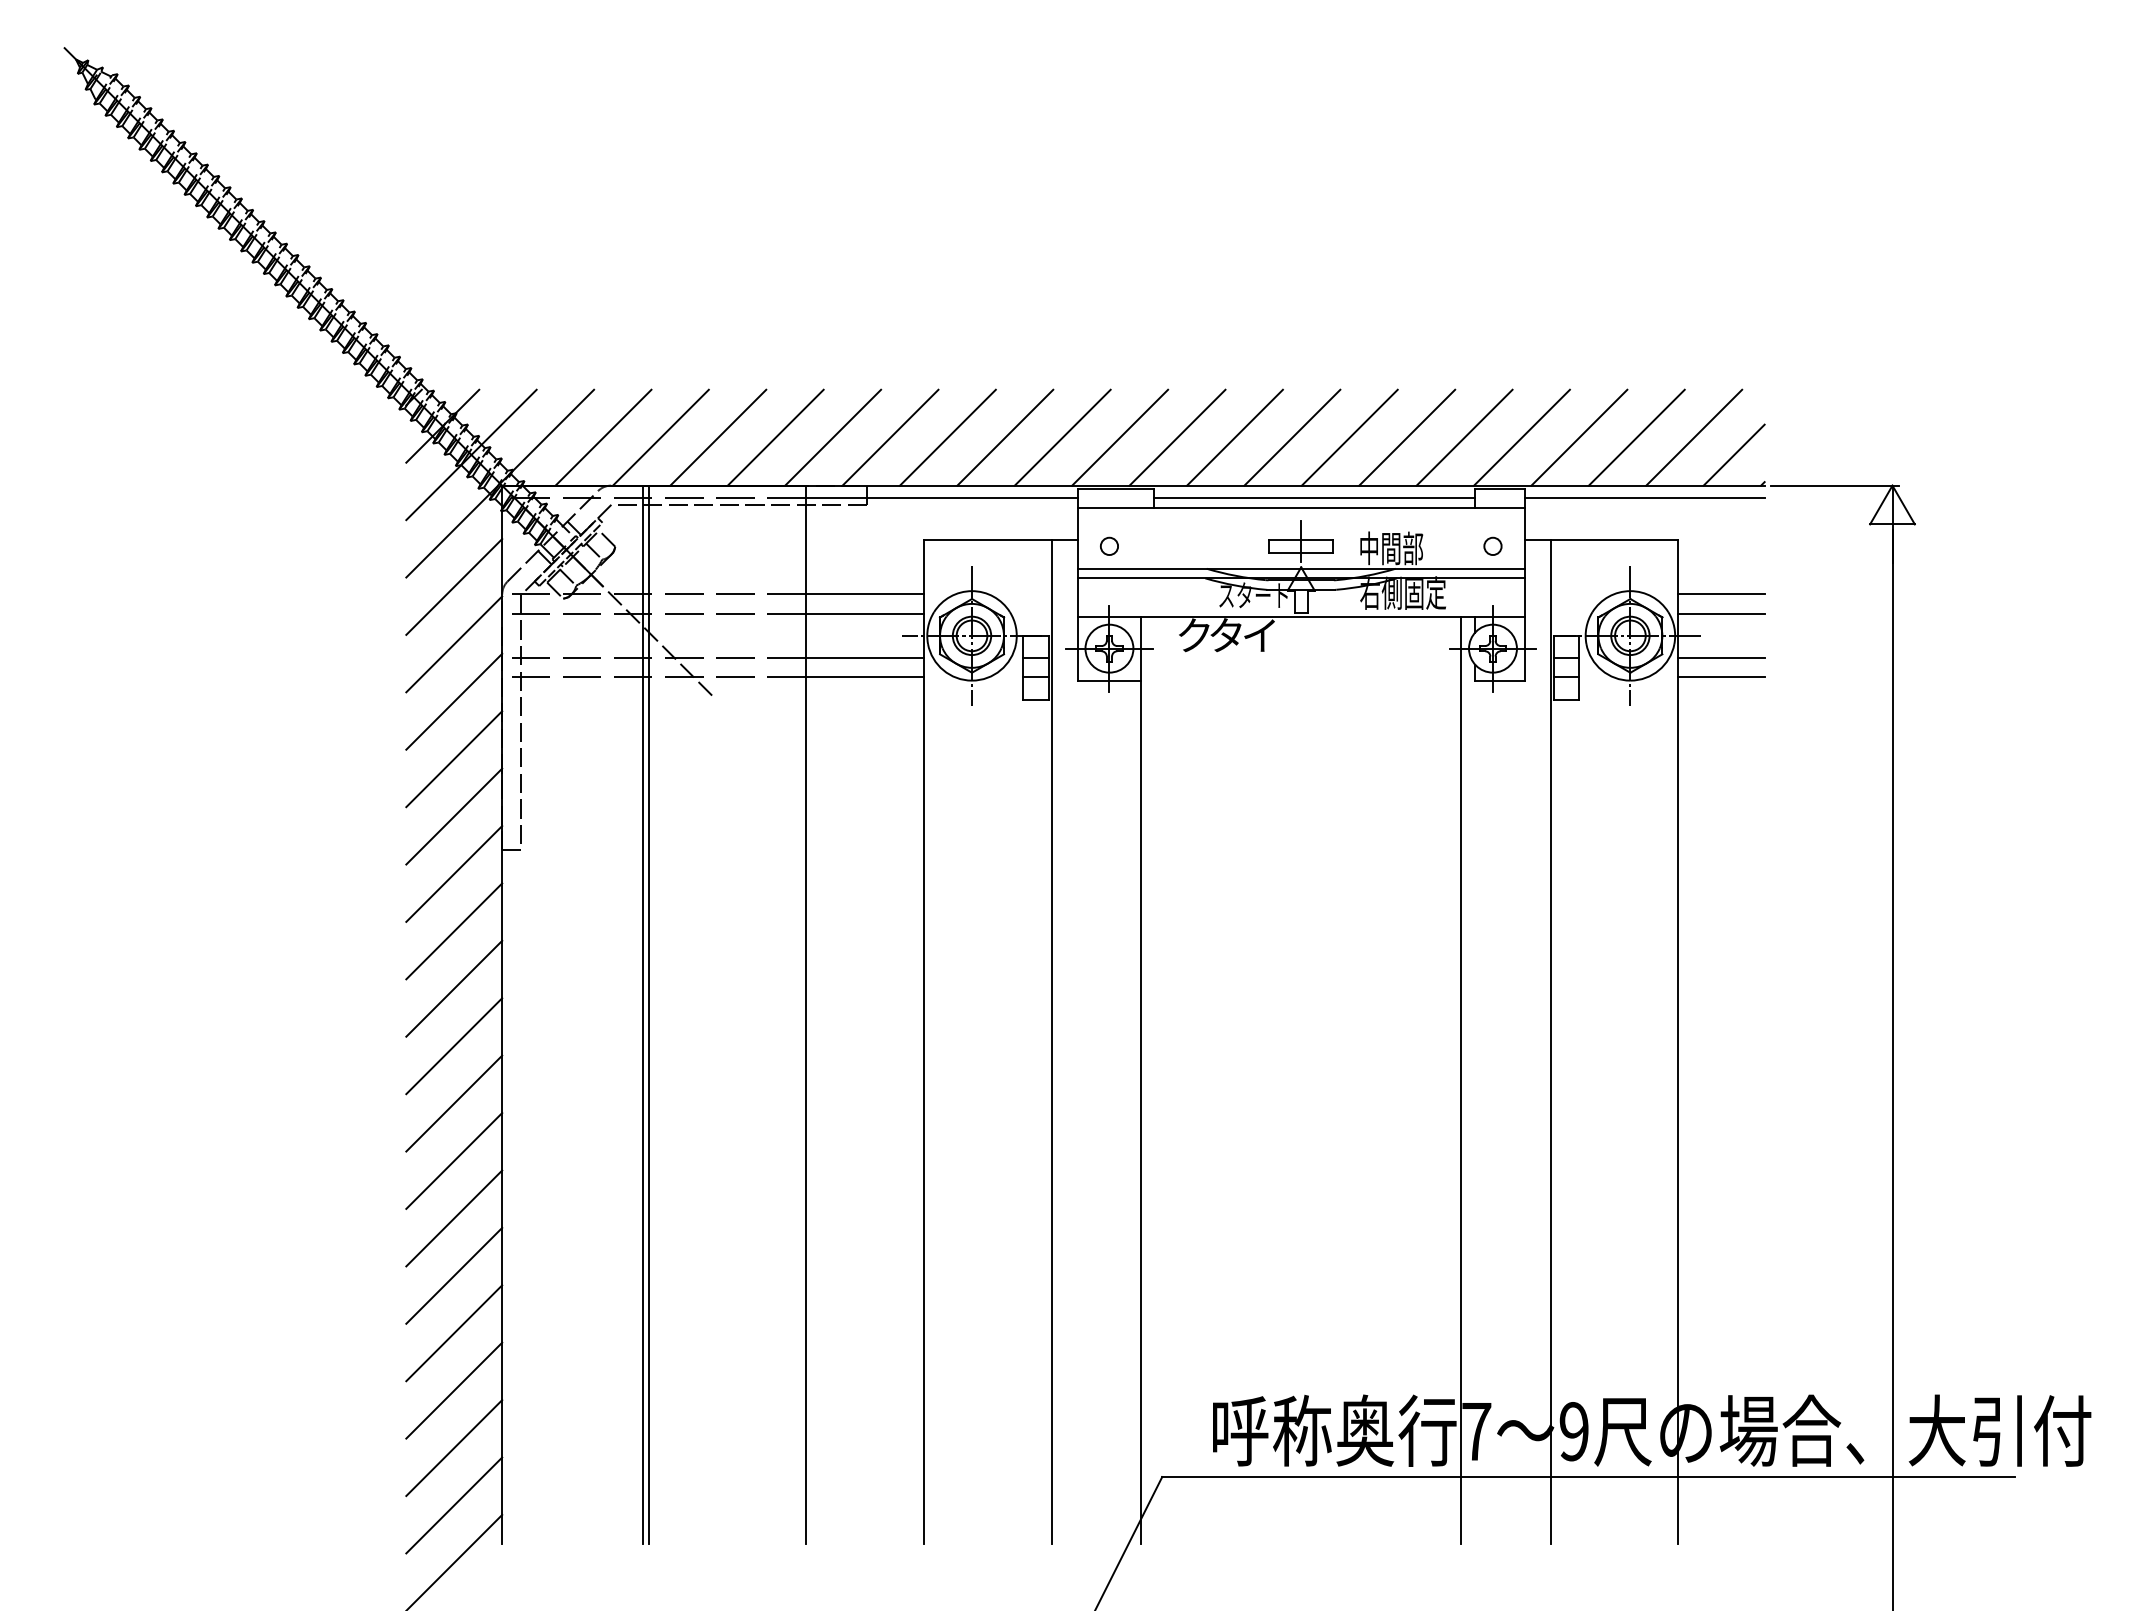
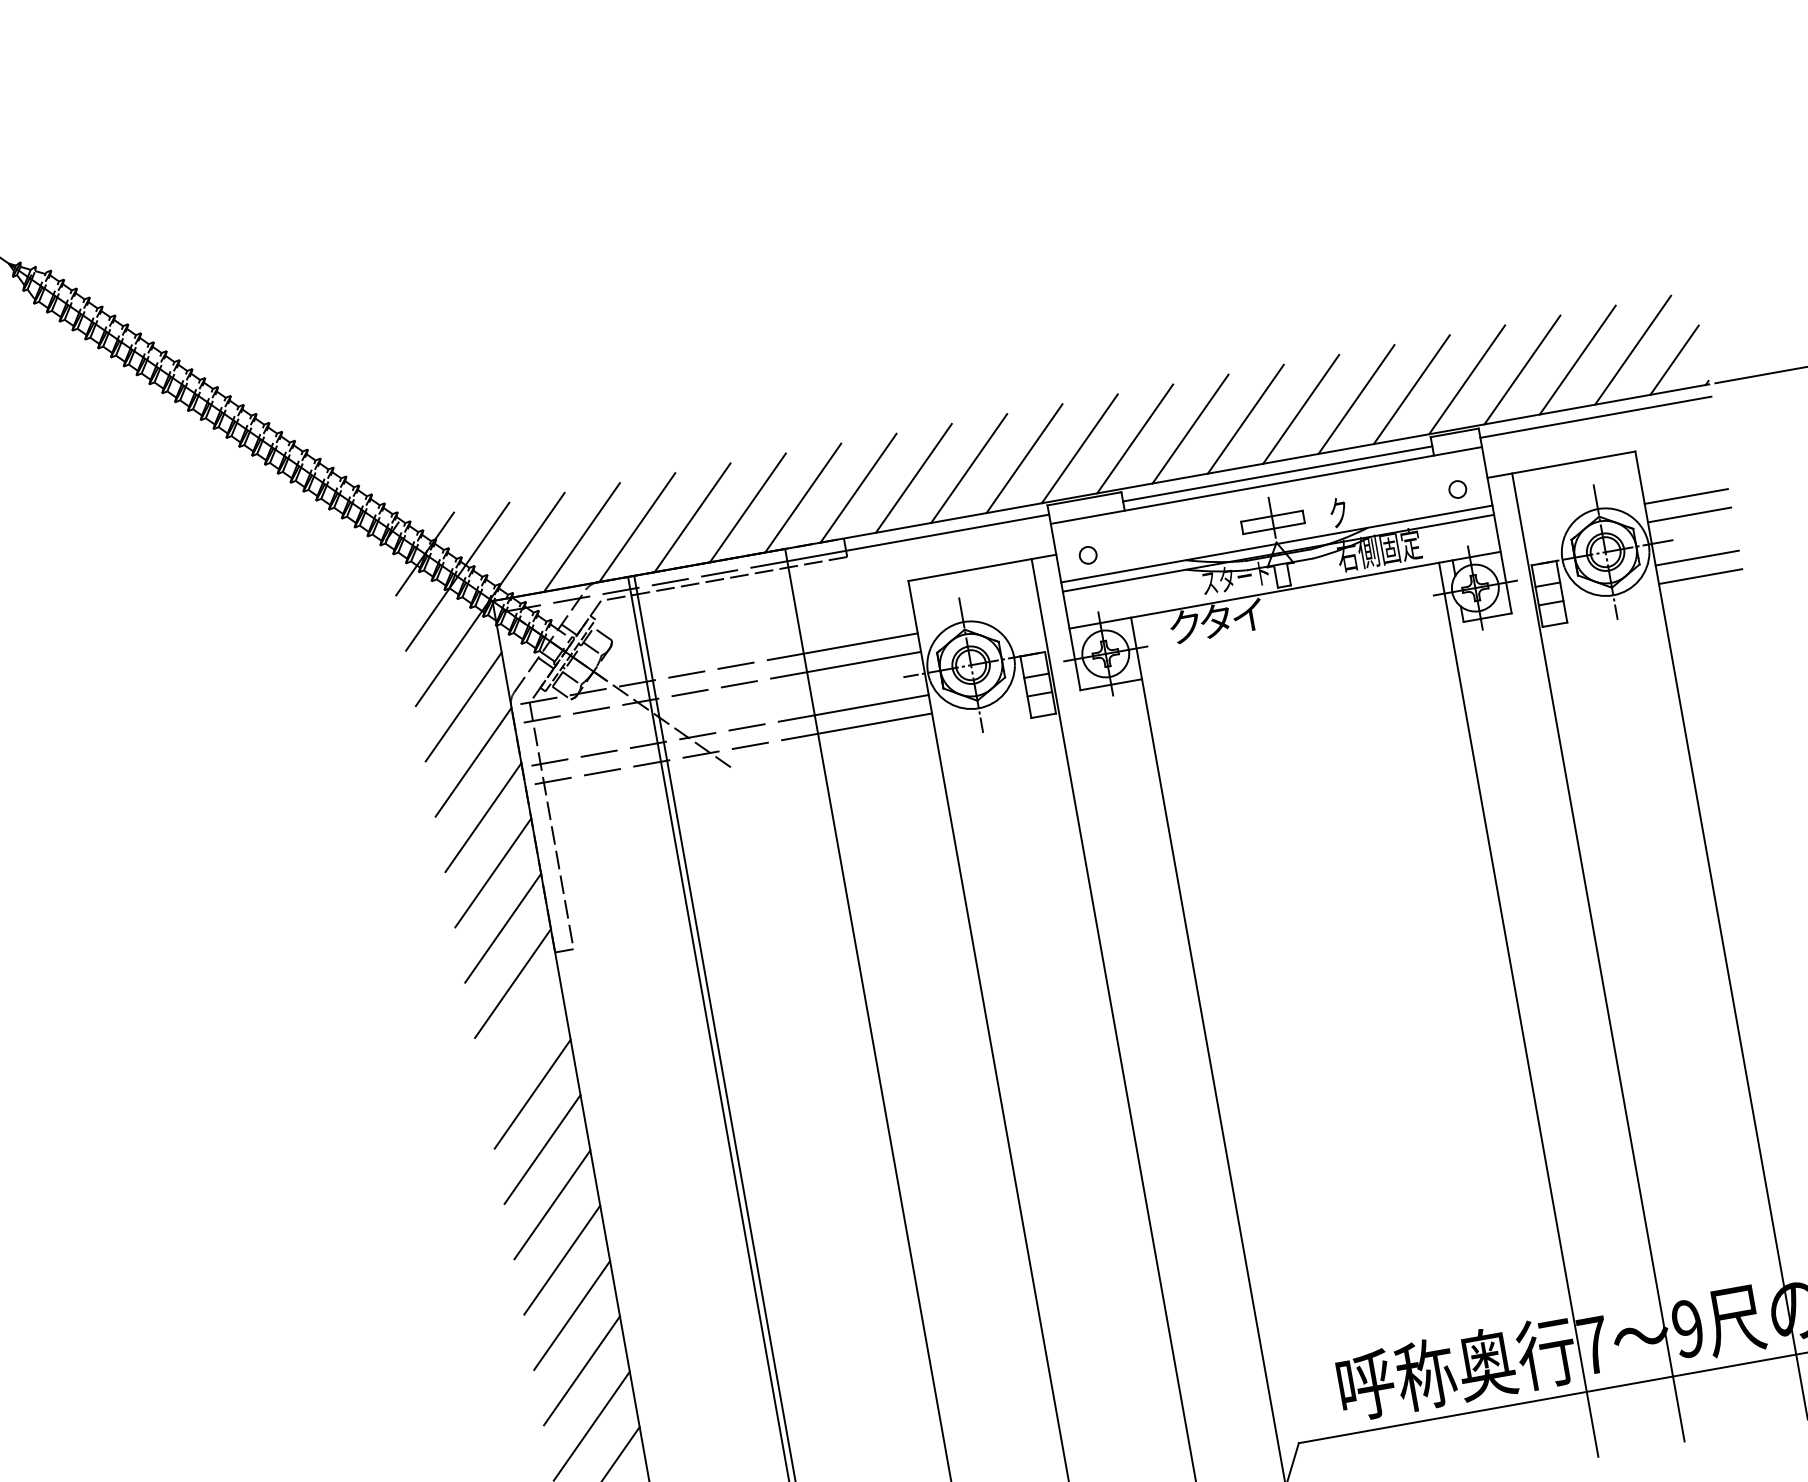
text: (1391, 548) -> (1360, 508), 中間部 -> ク
line: (454, 931) -> (523, 1038), removed

